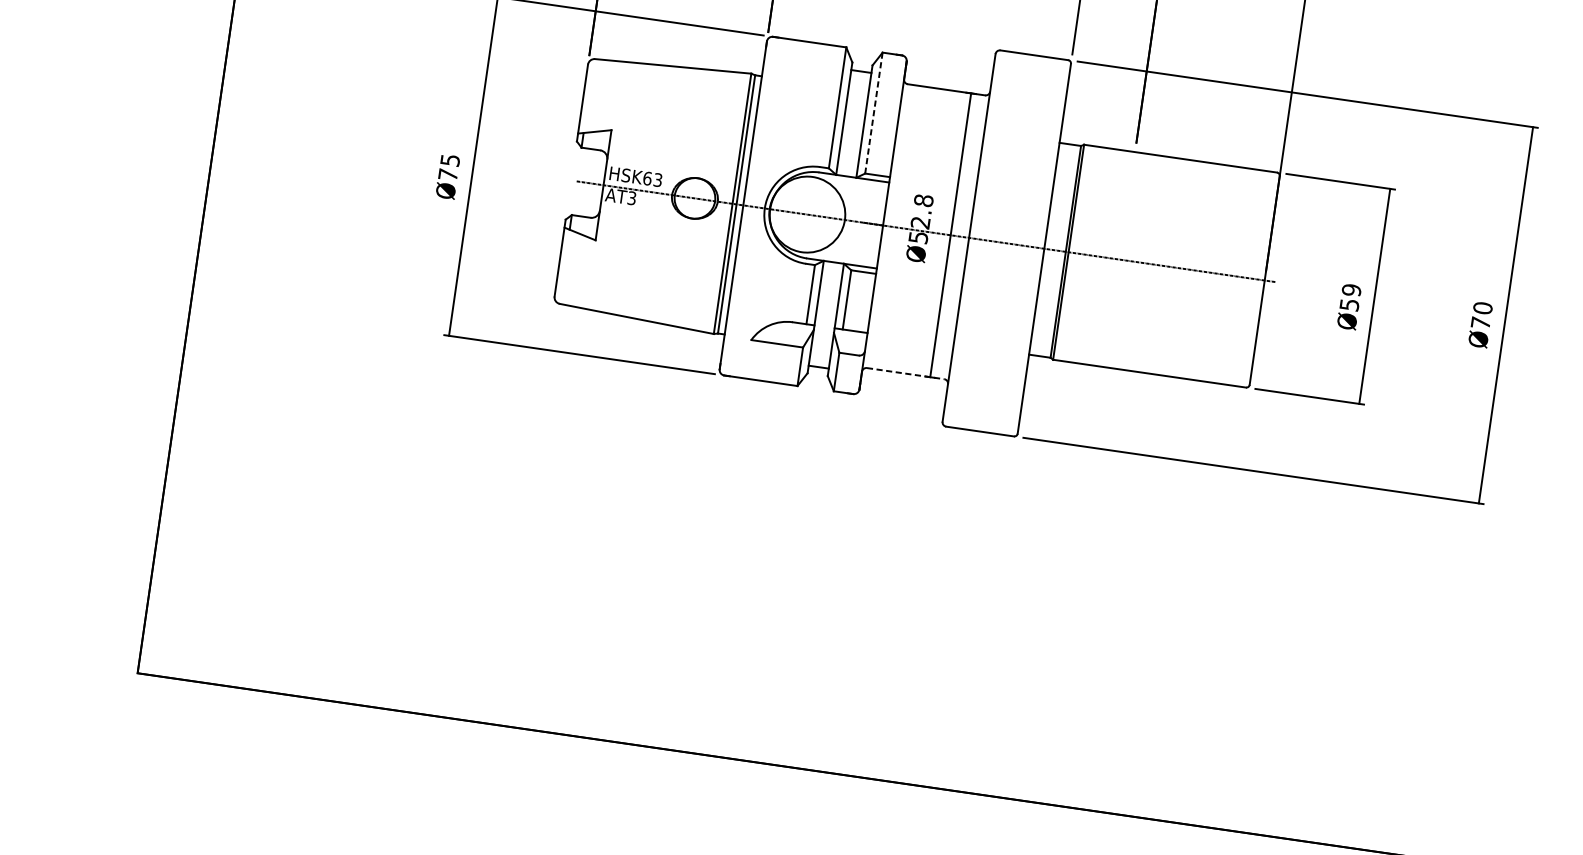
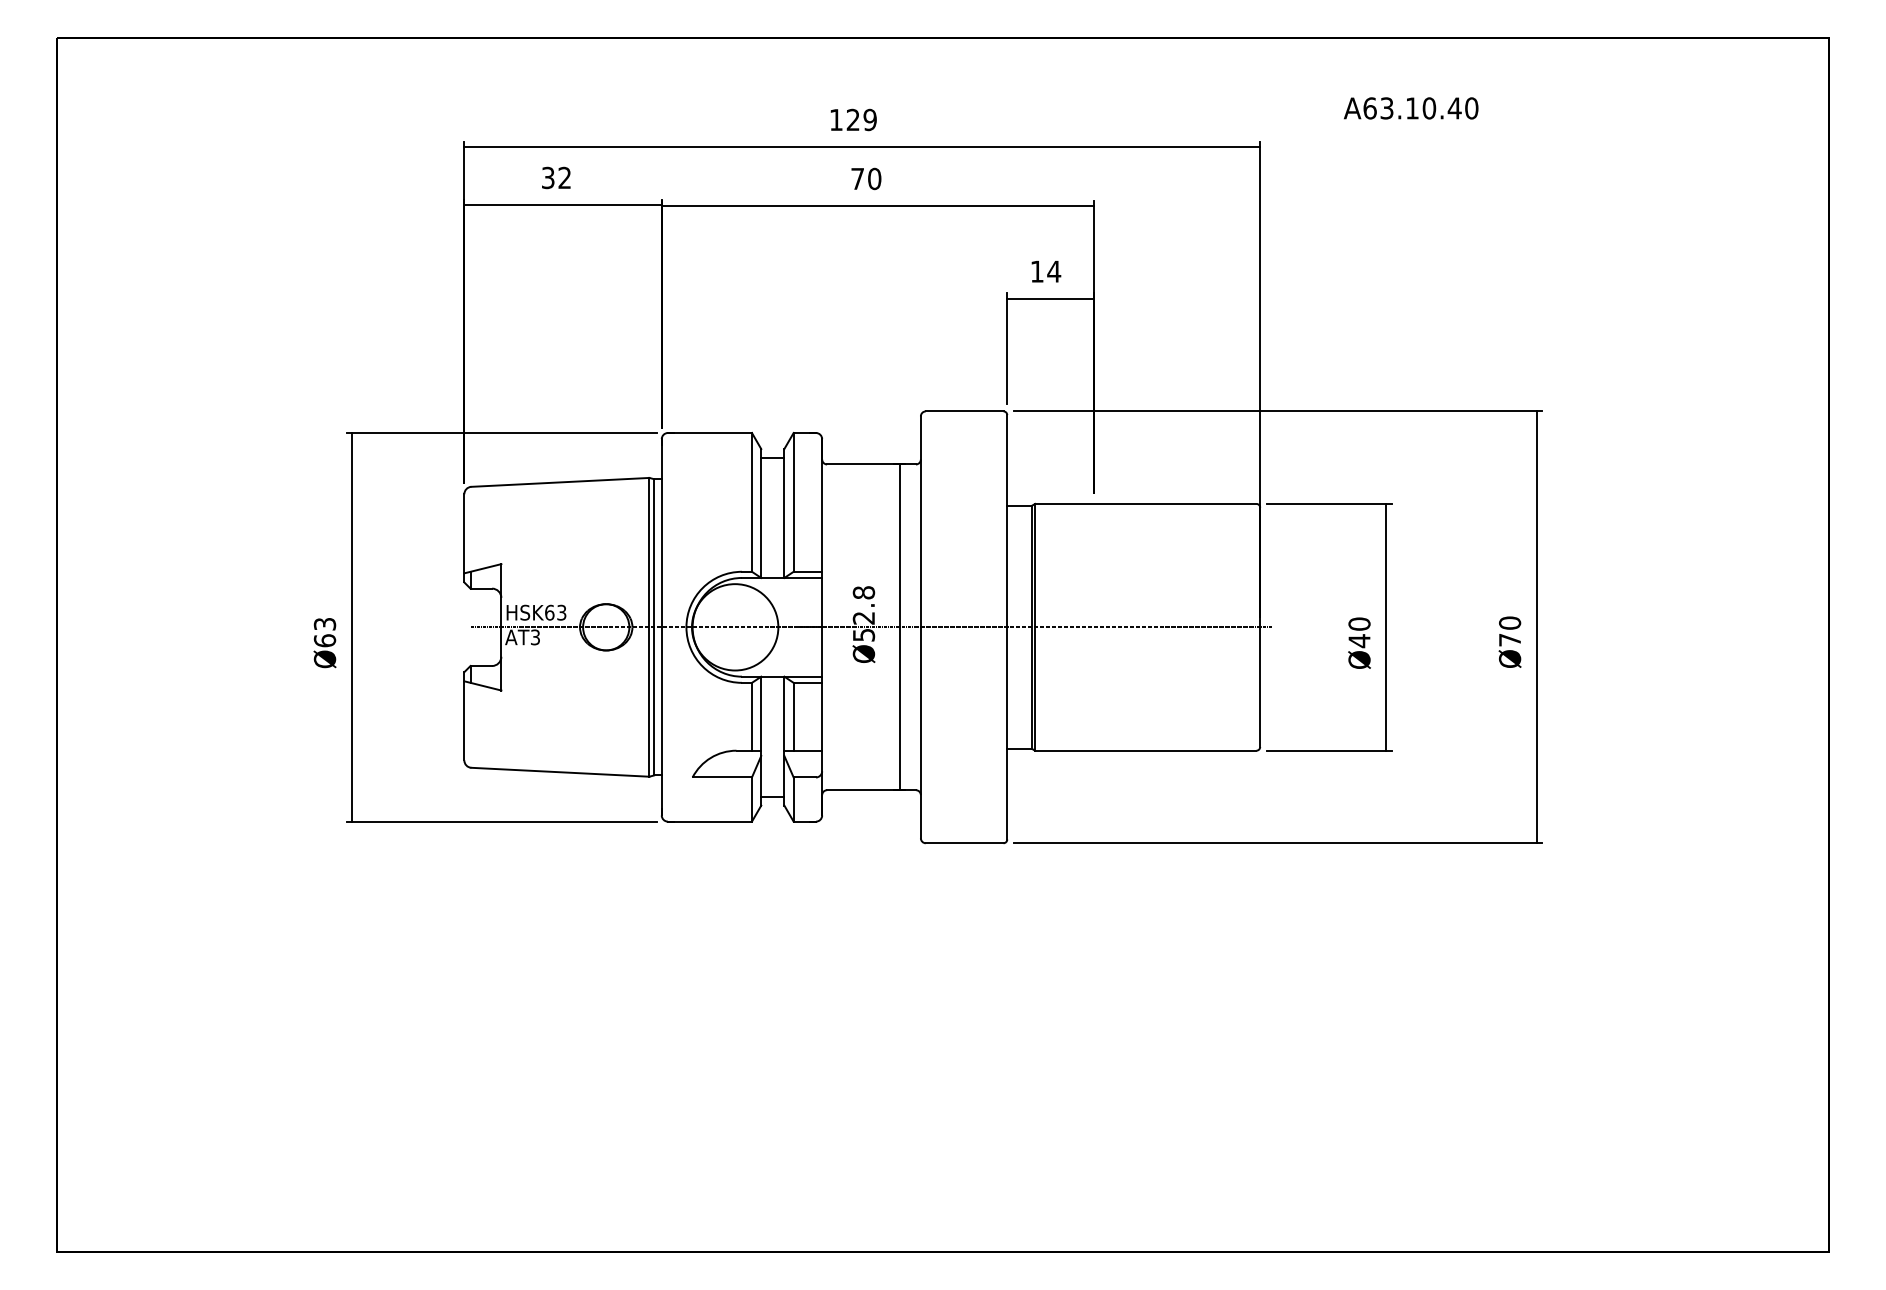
line: (873, 113) -> (793, 502), dashed -> solid
text: (448, 167) -> (324, 632), Ø75 -> Ø63
text: (1350, 297) -> (1359, 632), Ø59 -> Ø40
line: (906, 374) -> (872, 790), dashed -> solid

